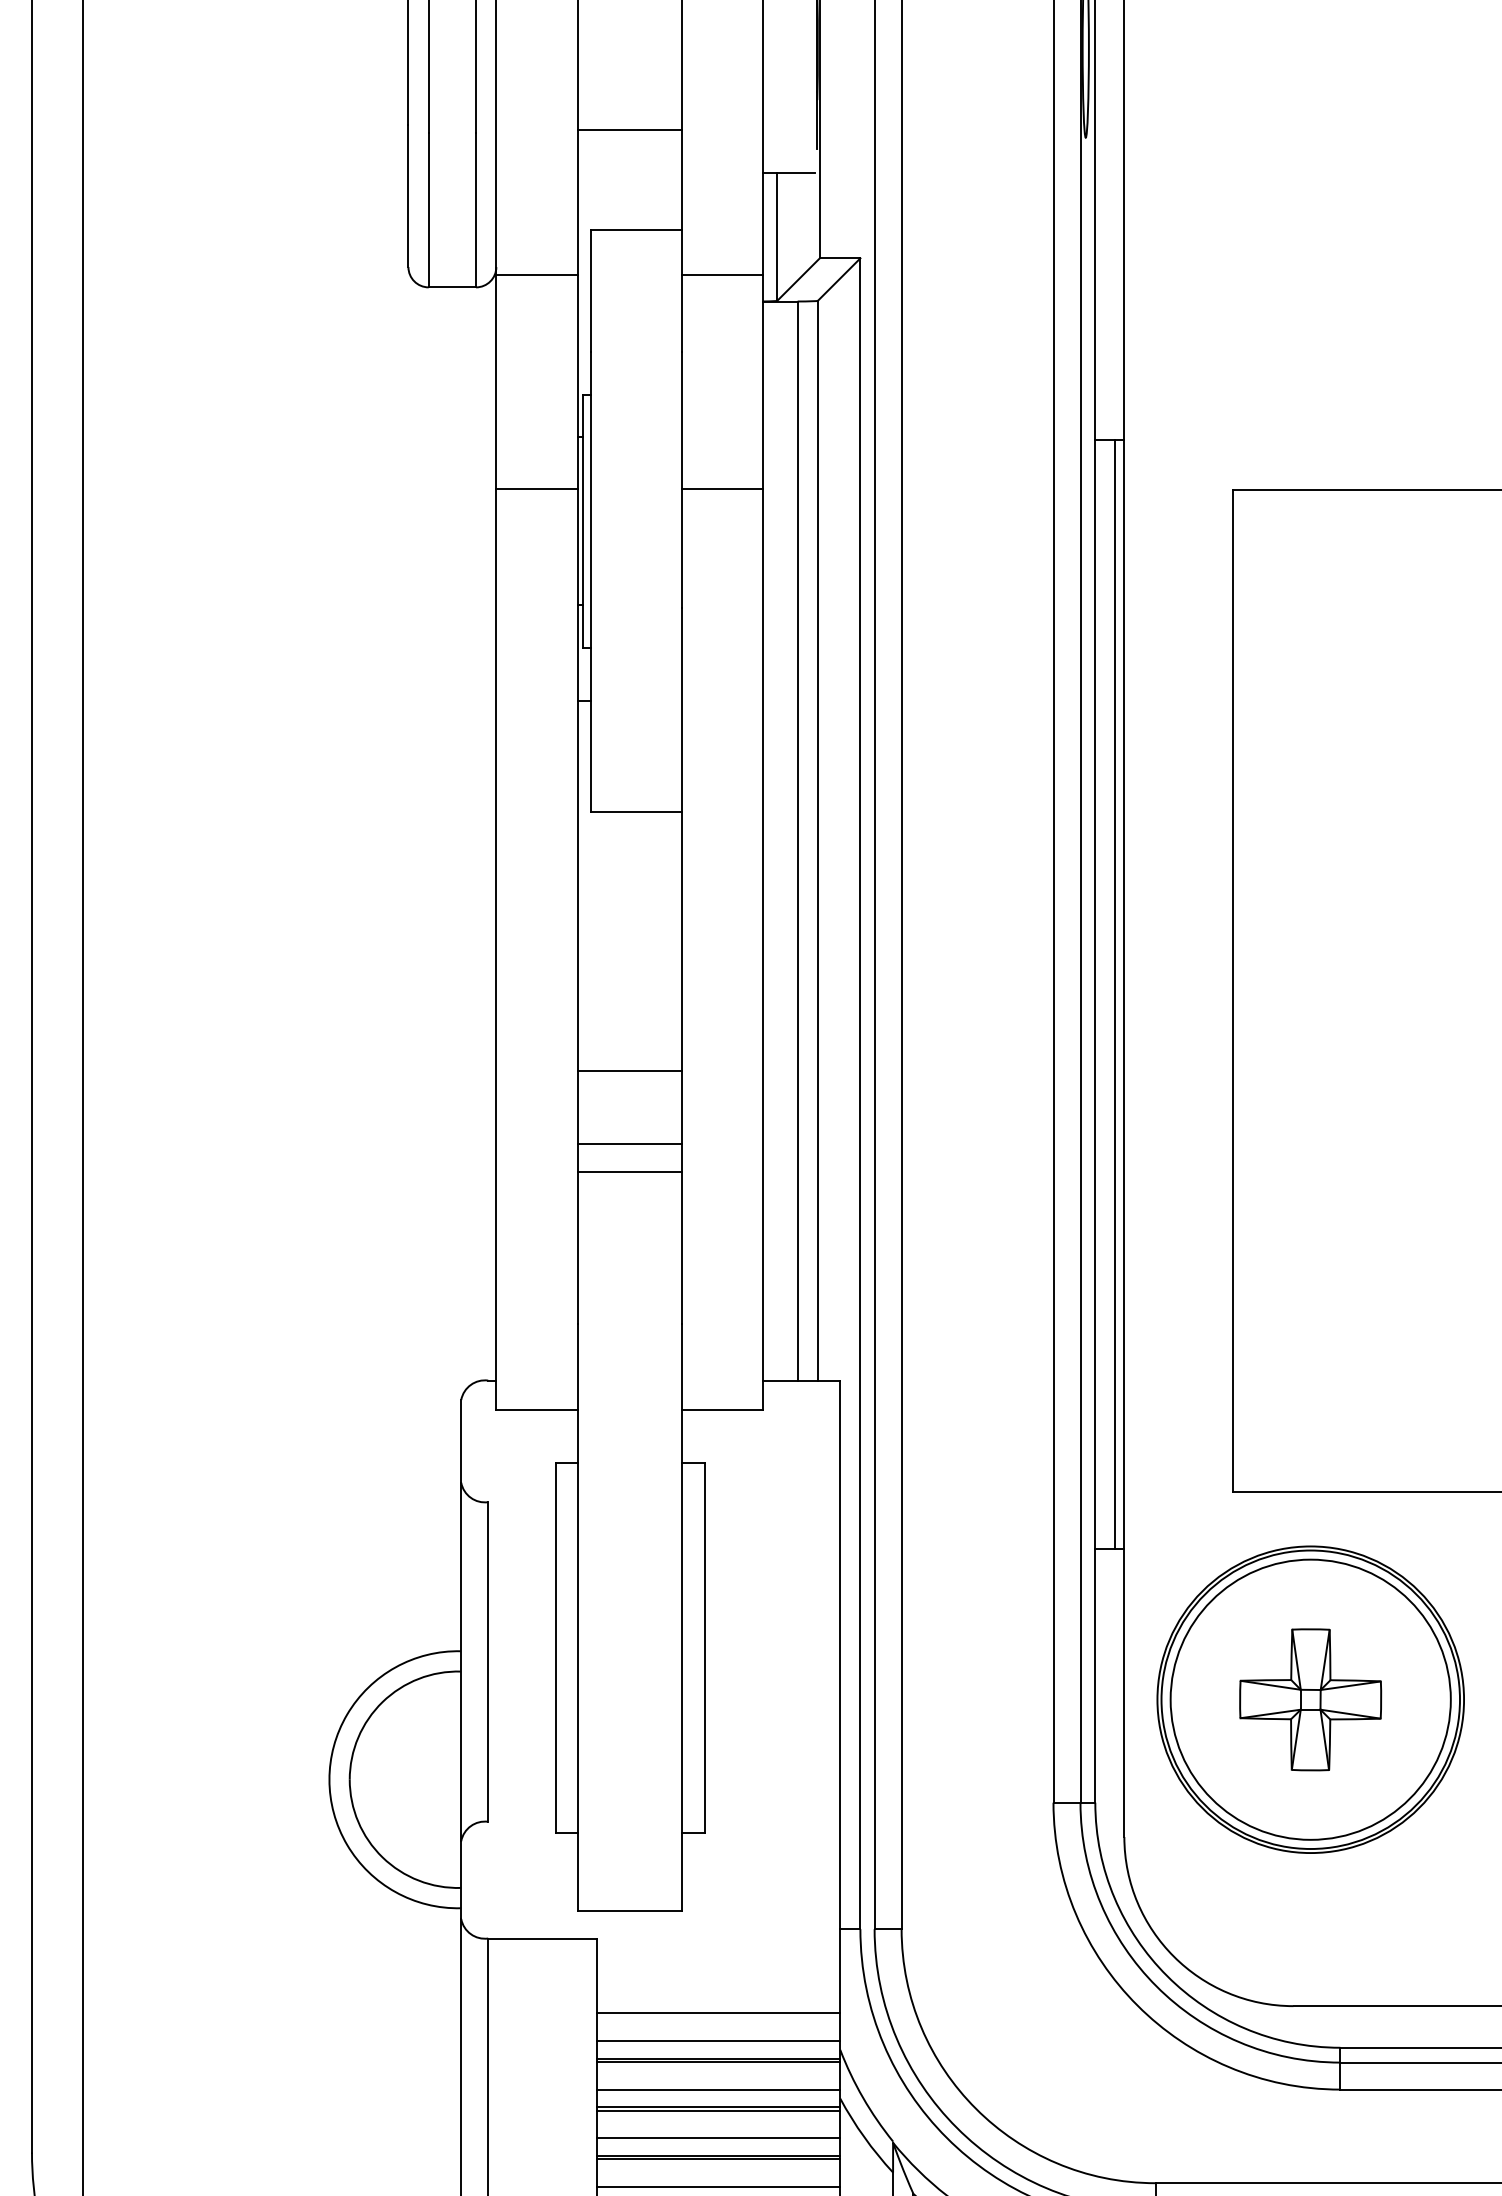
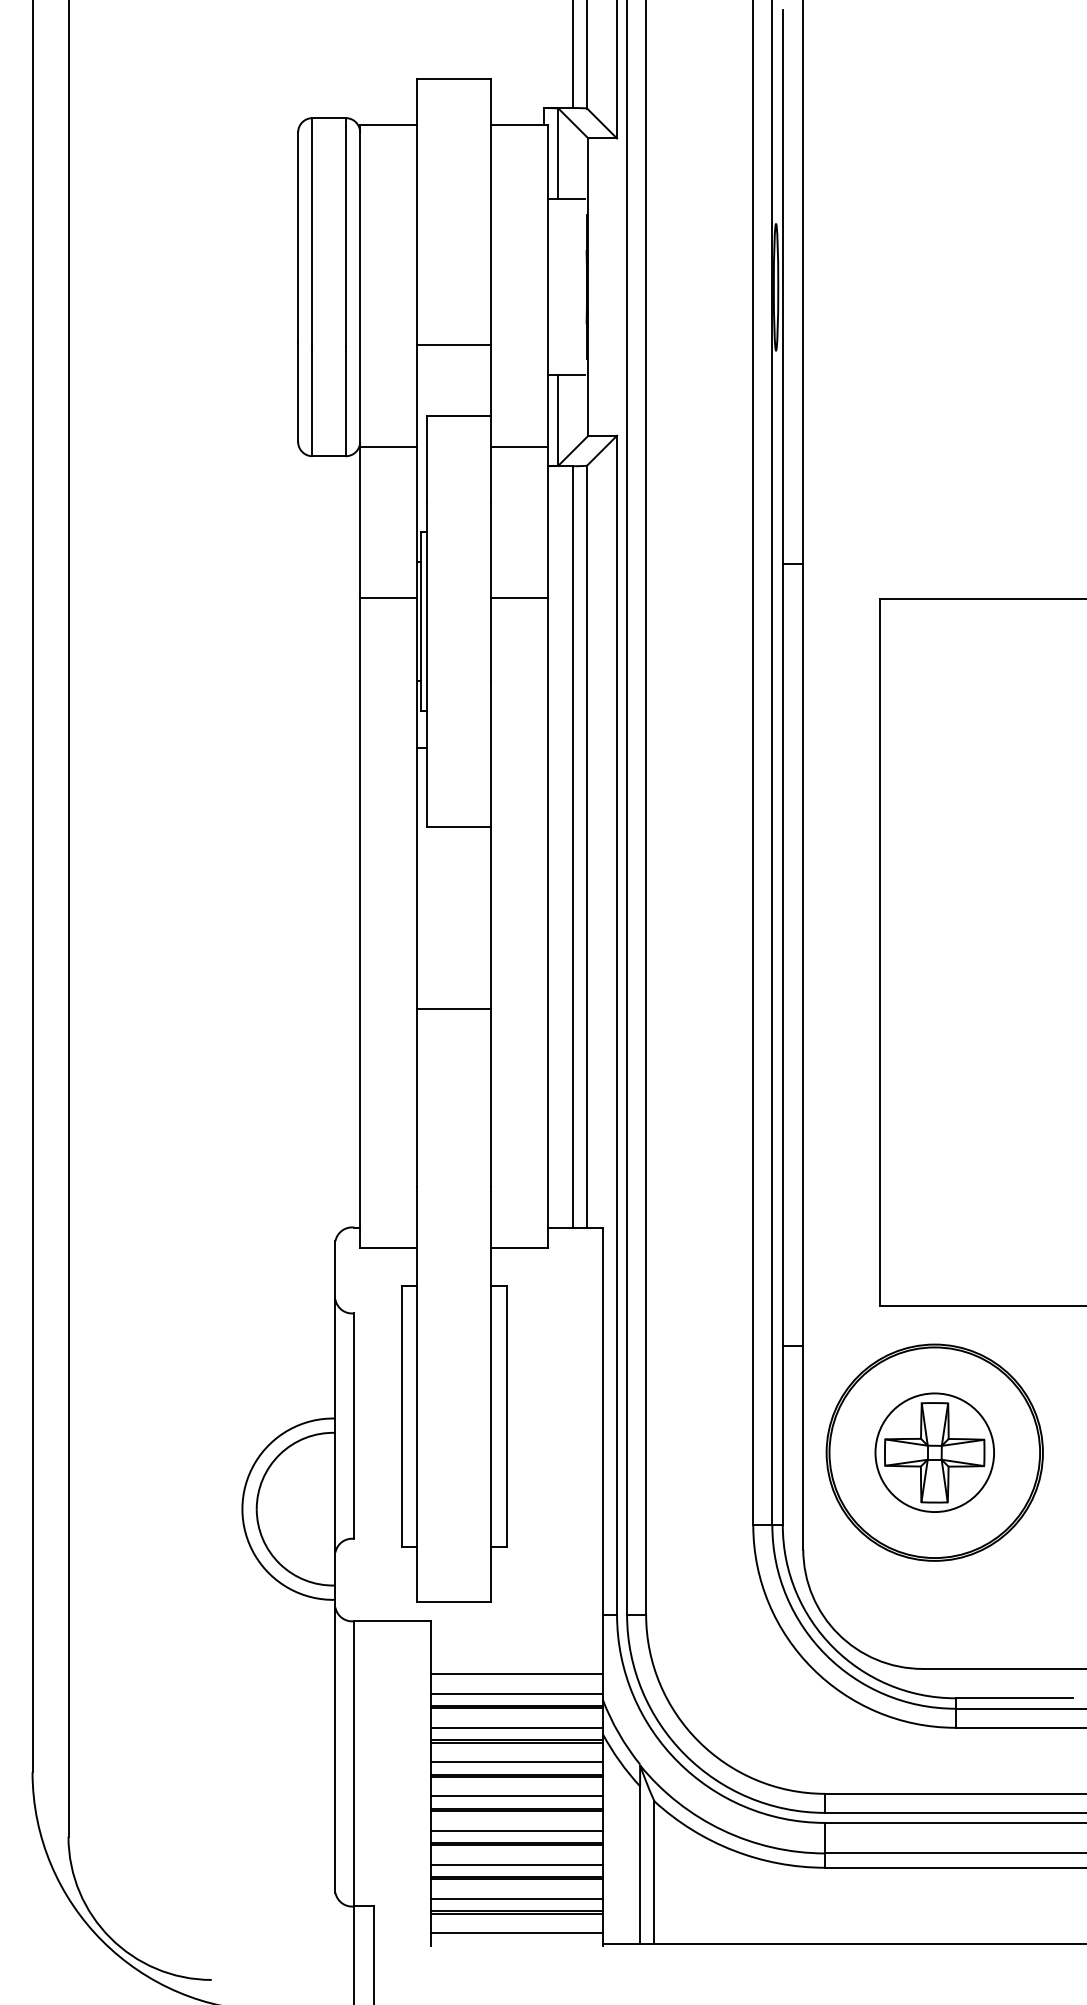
line: (1114, 995) -> (796, 955), removed
line: (630, 1143) -> (454, 1060), removed
line: (630, 1172) -> (454, 1080), removed
circle: (1310, 1699) -> (934, 1452), size x0.6

